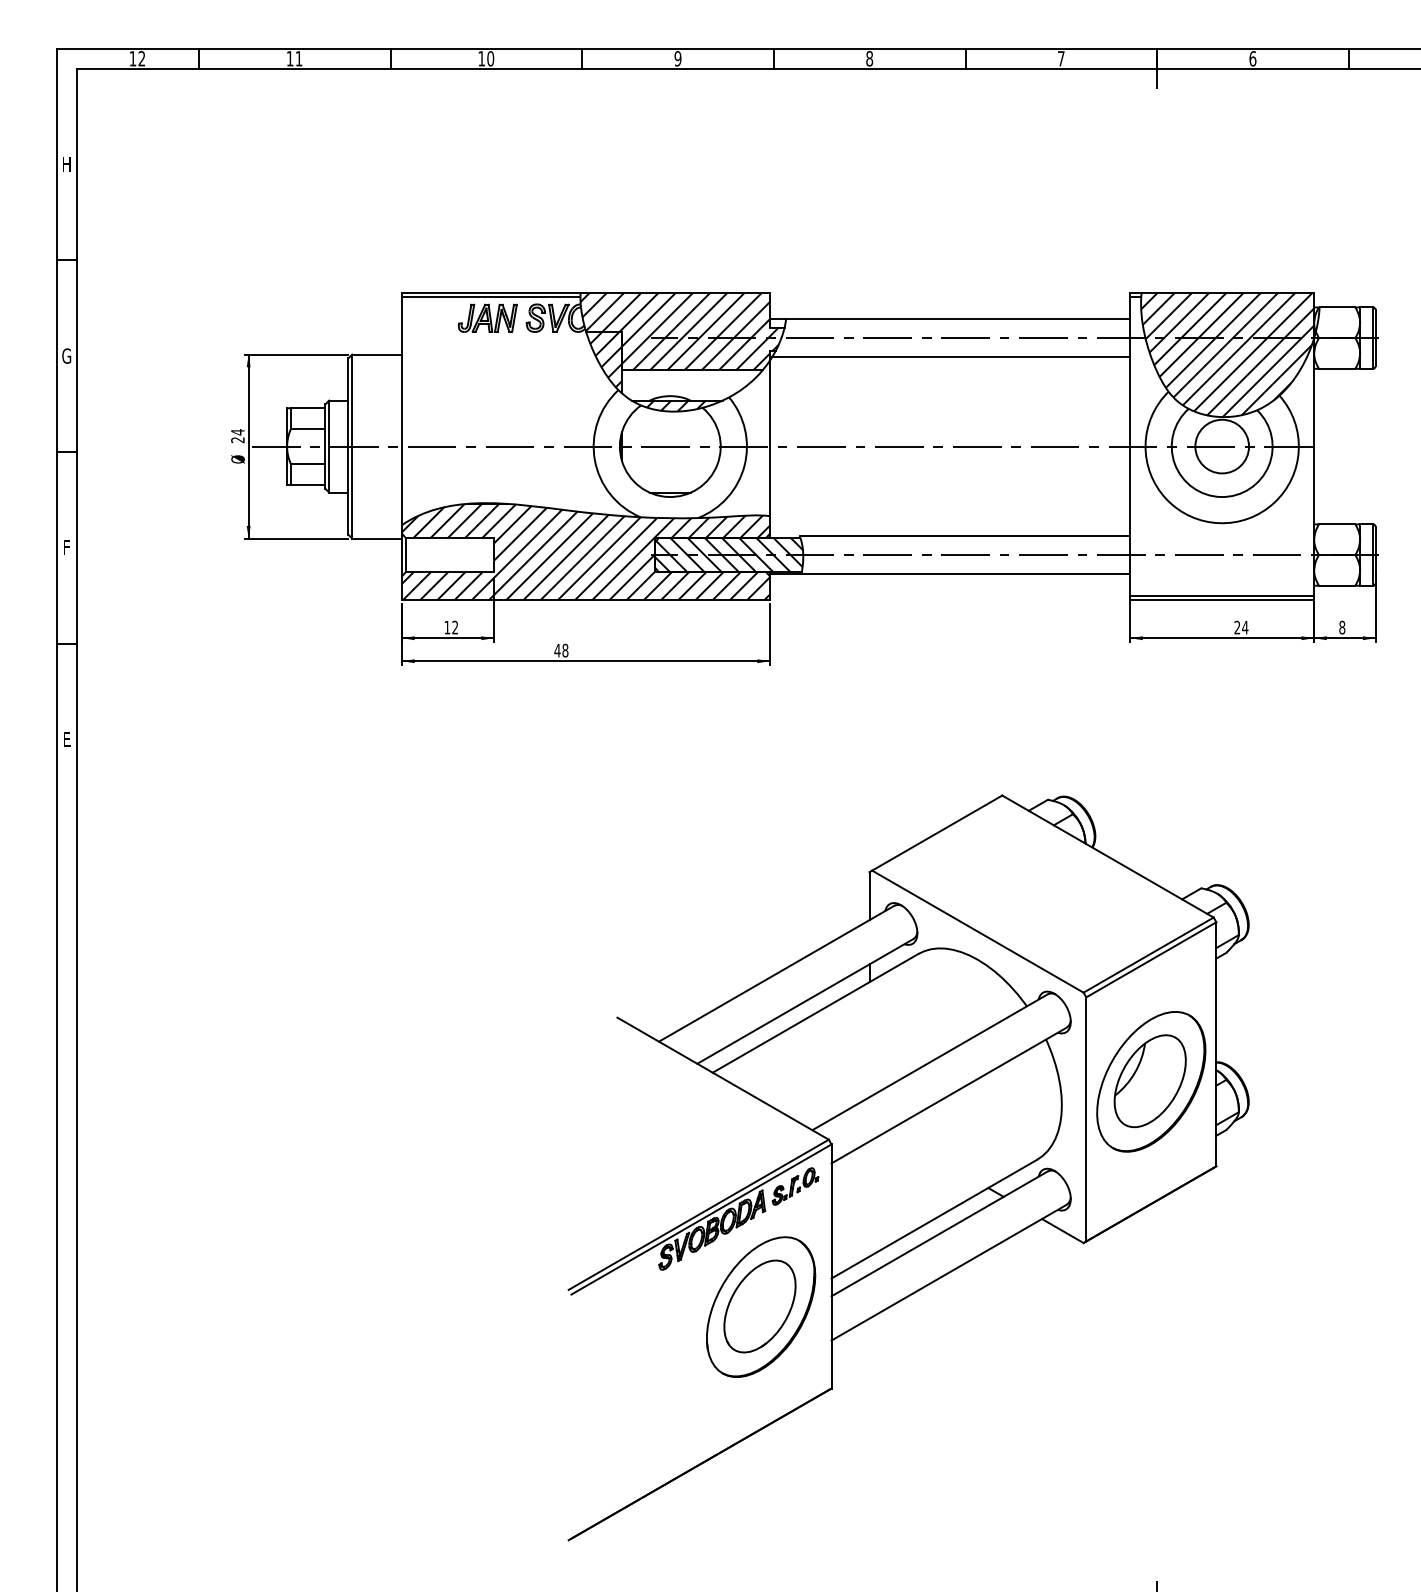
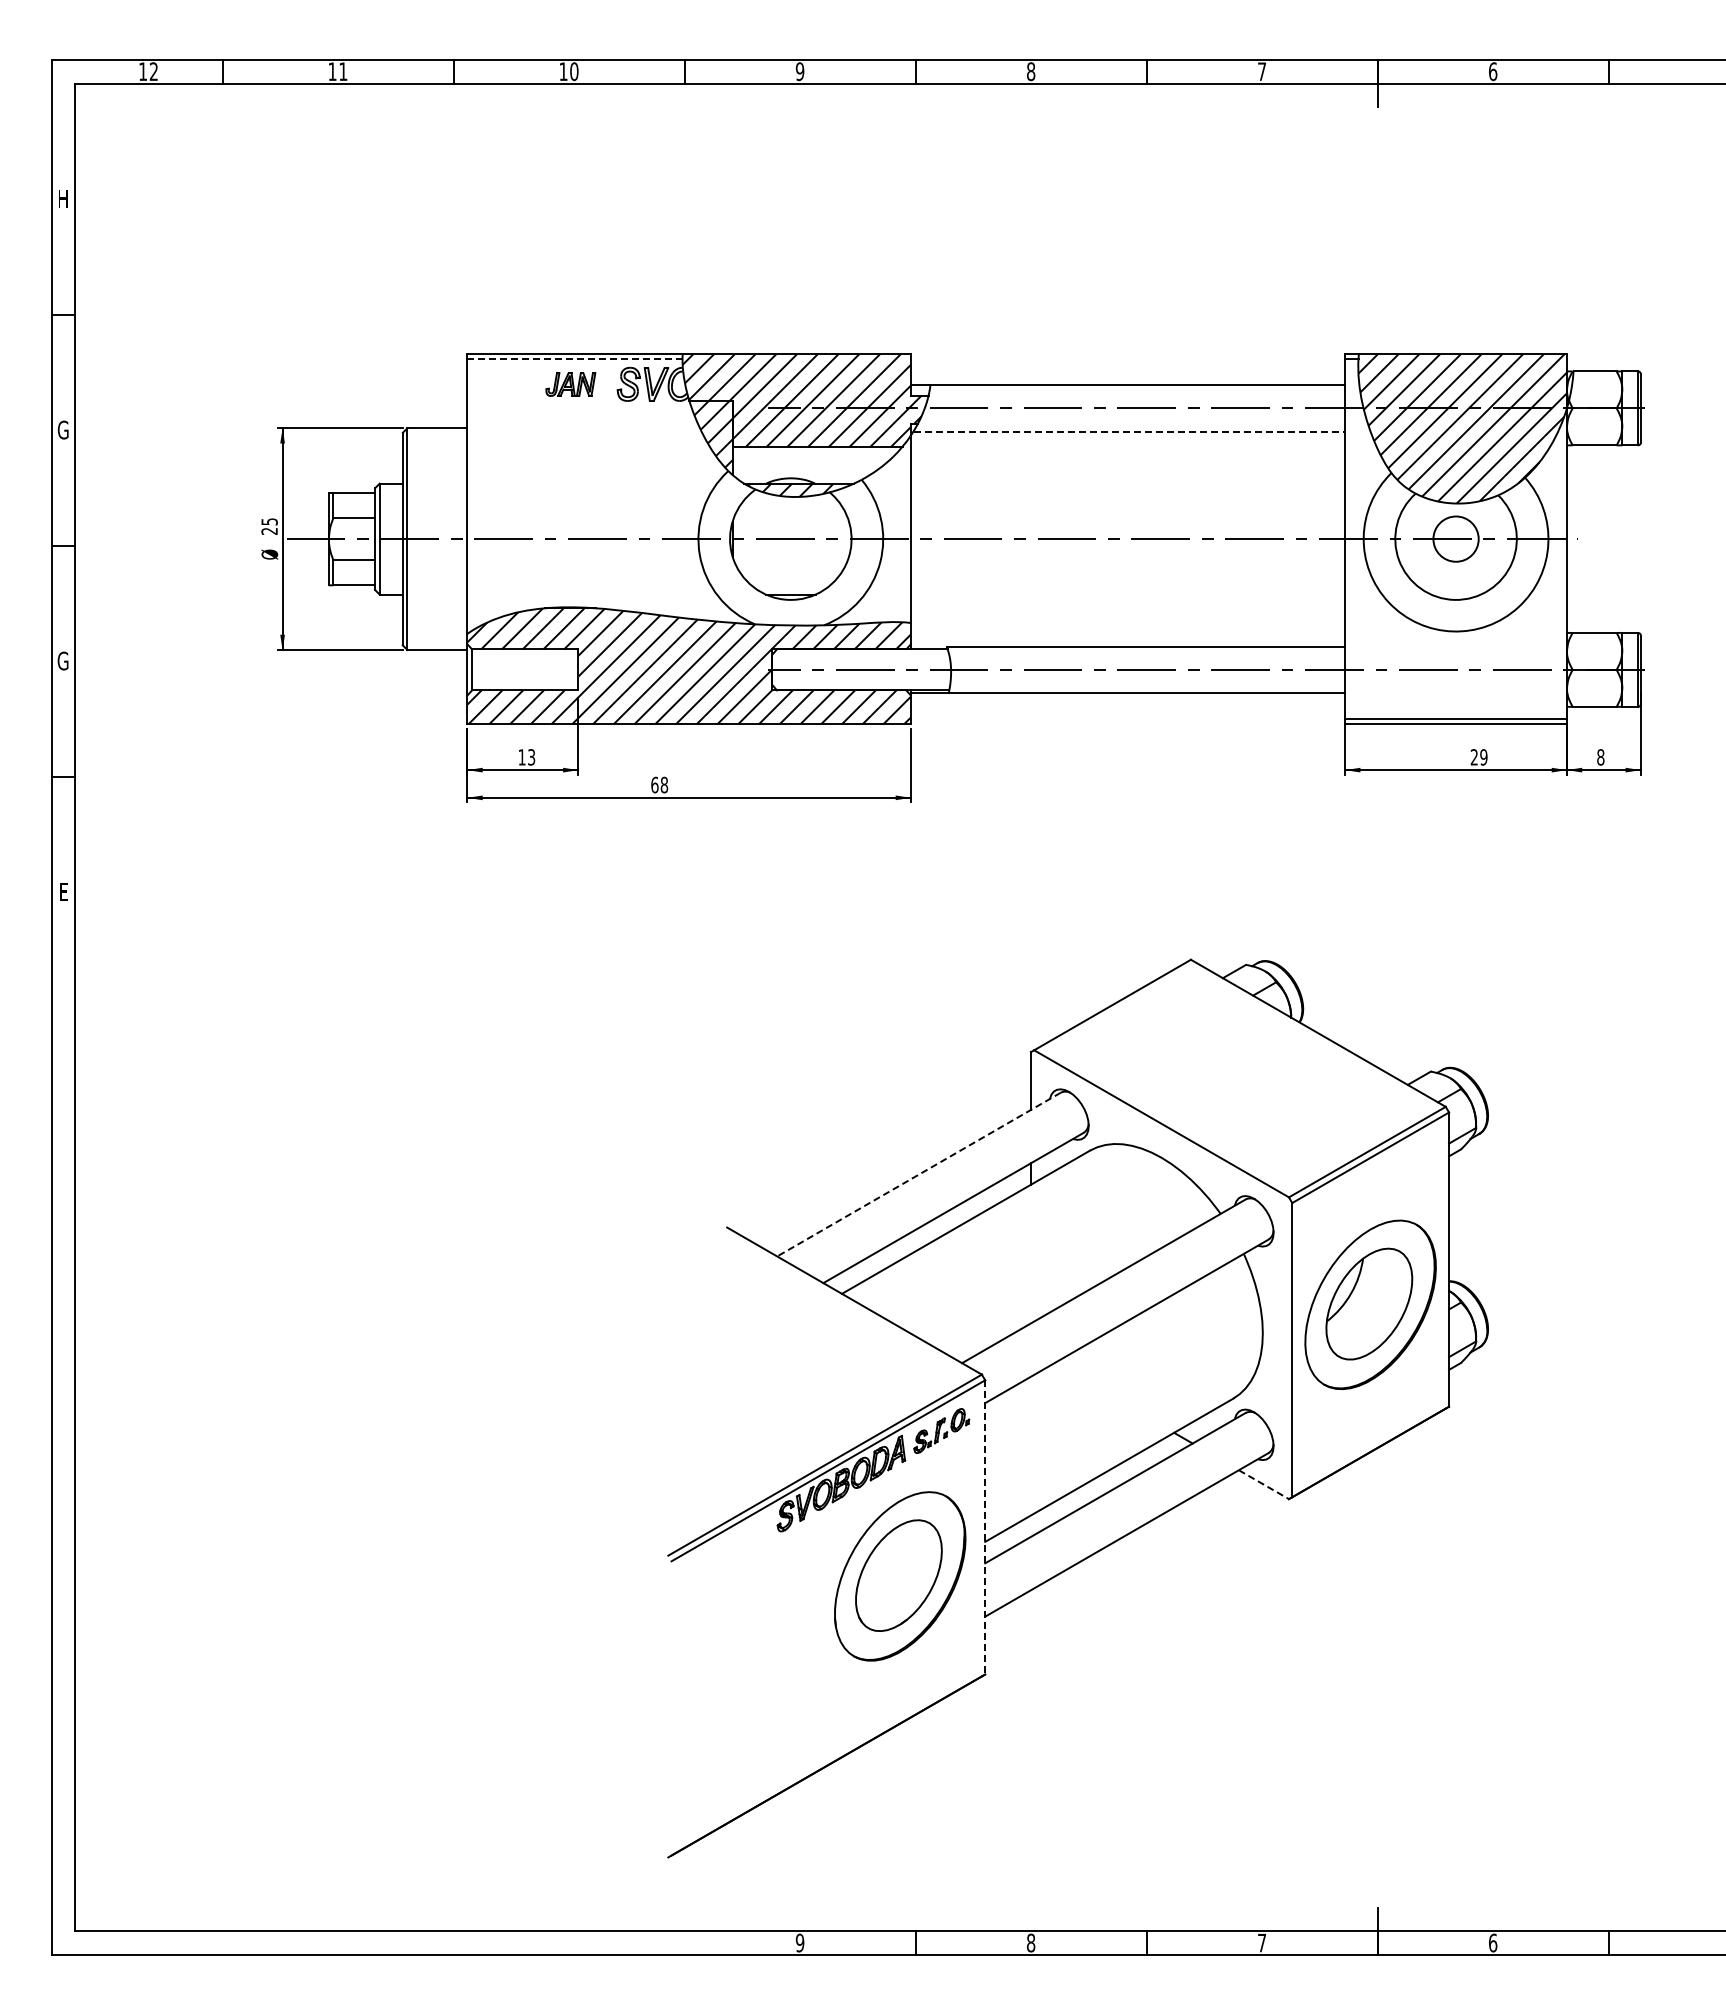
line: (490, 296) -> (574, 358), solid -> dashed
part: (487, 318) -> (570, 384), size x0.7
line: (951, 357) -> (1129, 431), solid -> dashed
text: (237, 431) -> (269, 521), 24 -> 25
circle: (1221, 446) -> (1455, 538), size x0.7
text: (66, 547) -> (62, 660), F -> G
hatch: (728, 554) -> (861, 669), removed
text: (455, 627) -> (531, 757), 12 -> 13
text: (1244, 627) -> (1483, 757), 24 -> 29
text: (557, 650) -> (654, 784), 48 -> 68
line: (777, 973) -> (919, 1174), solid -> dashed
line: (1062, 1230) -> (1263, 1484), solid -> dashed
line: (831, 1266) -> (985, 1527), solid -> dashed

